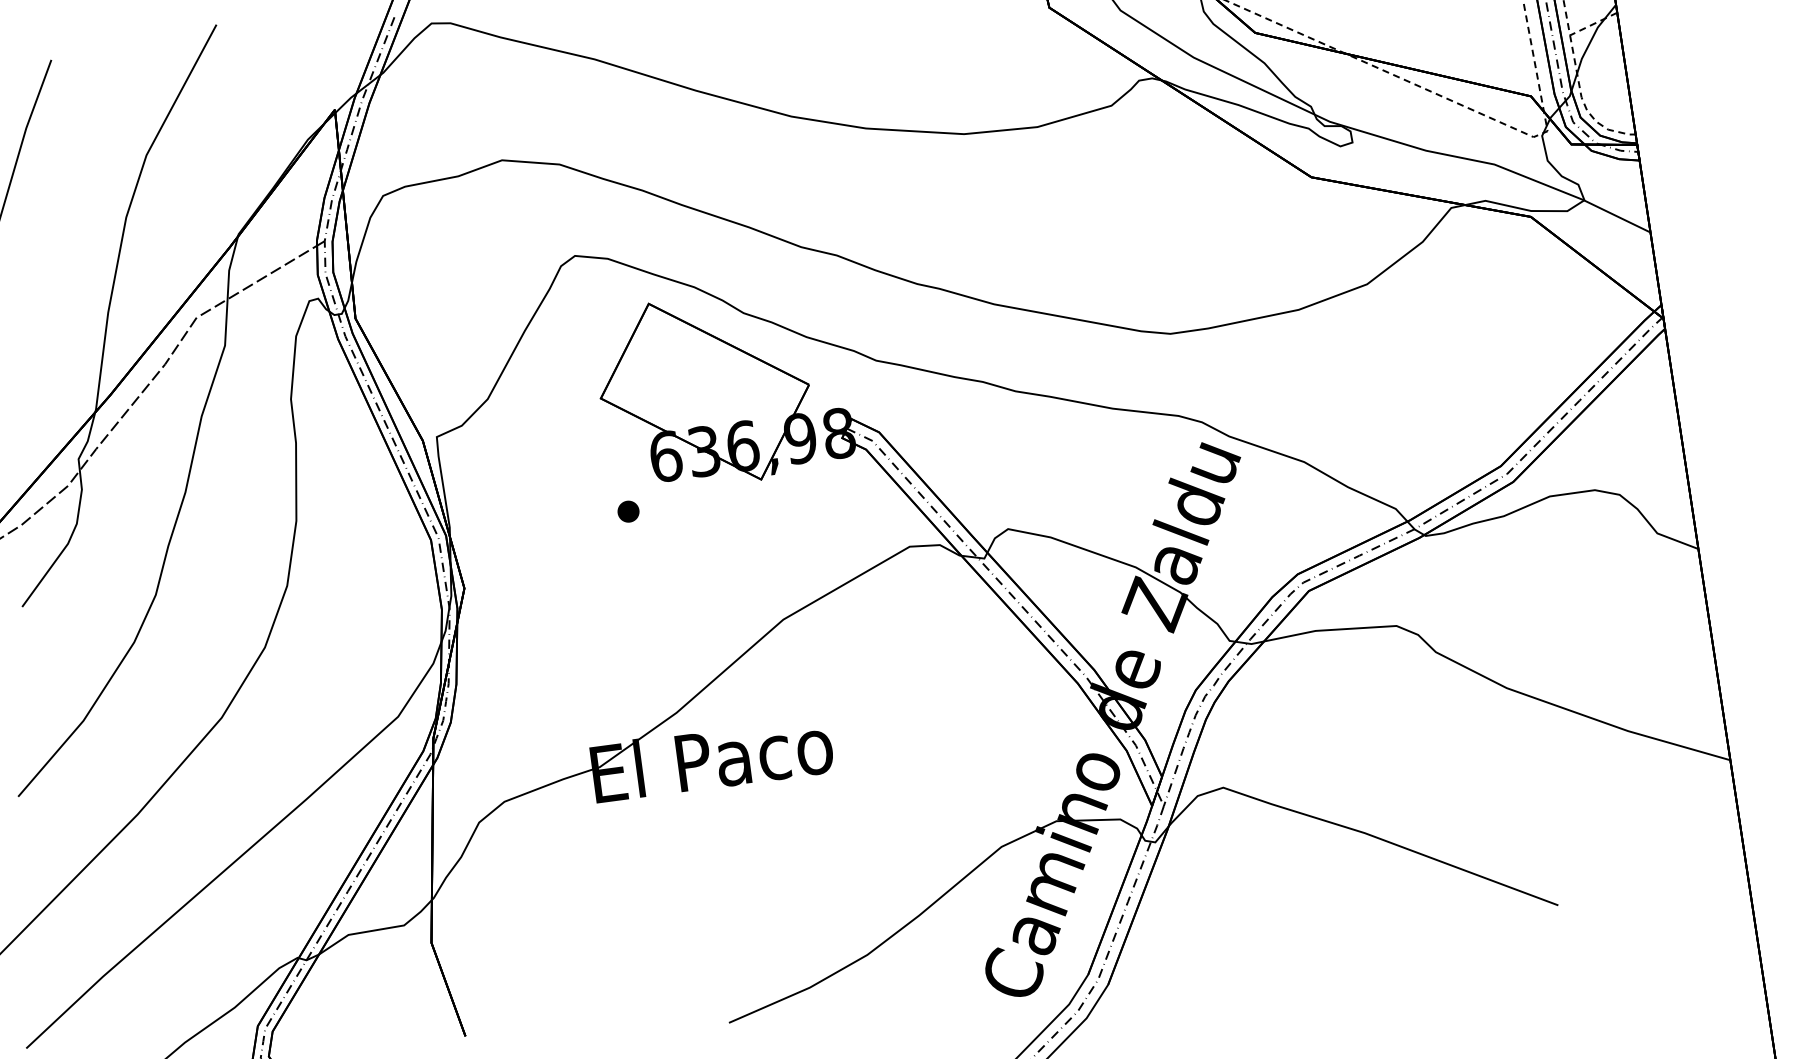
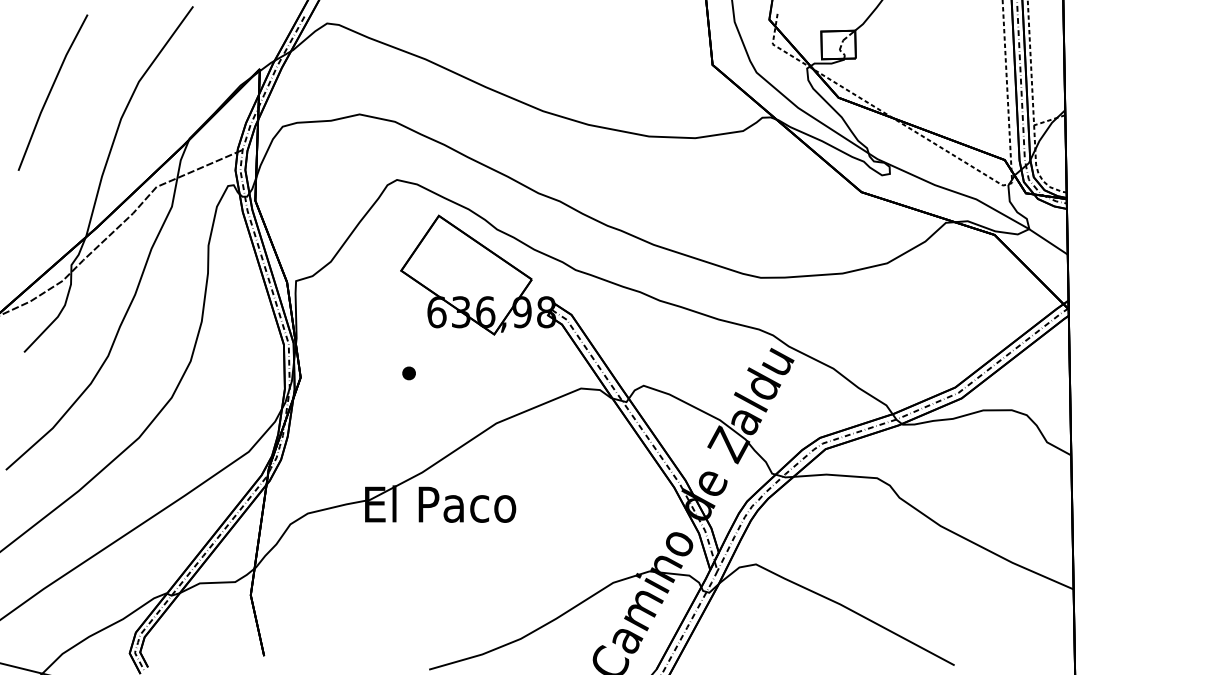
part: (627, 511) -> (408, 373), moved

